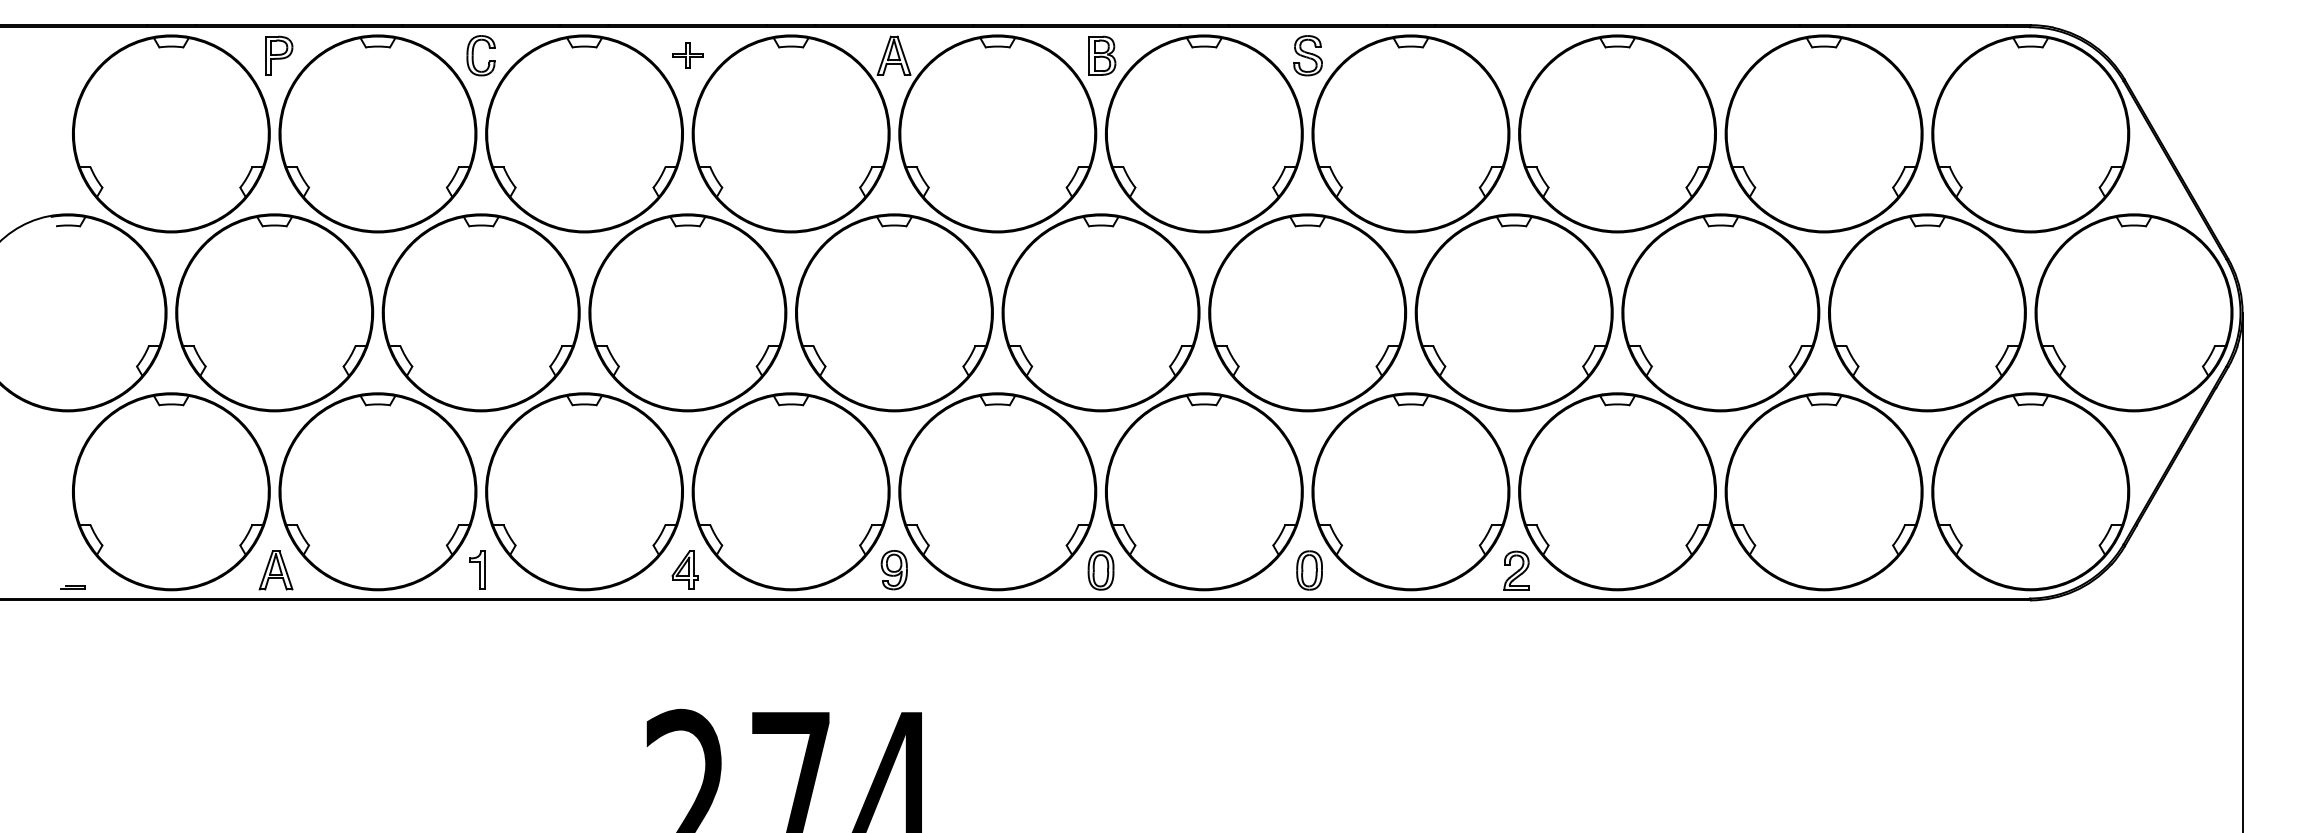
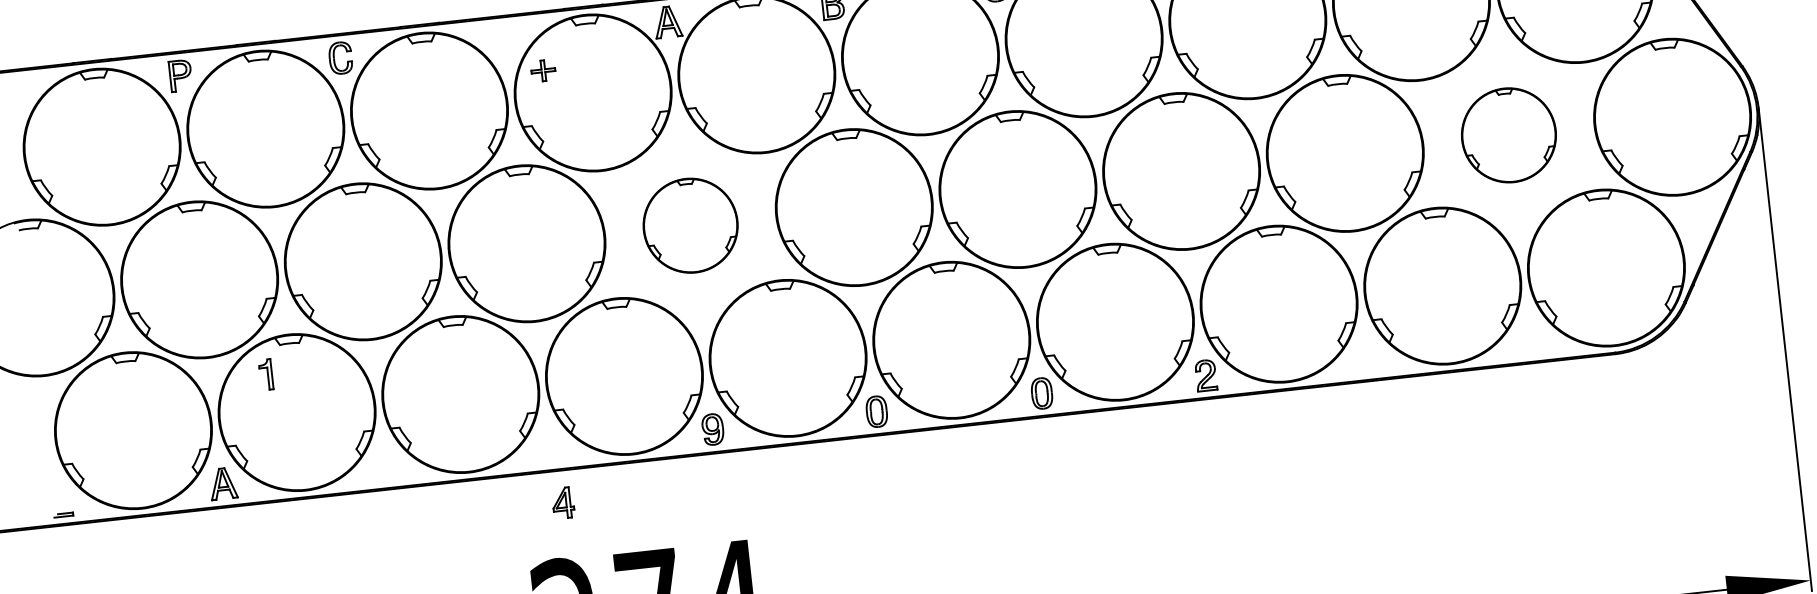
part: (687, 55) -> (542, 70), moved
part: (894, 312) -> (690, 225), size x0.6
part: (1927, 312) -> (1508, 135), size x0.6
part: (477, 569) -> (266, 374), moved
part: (684, 569) -> (562, 502), moved

